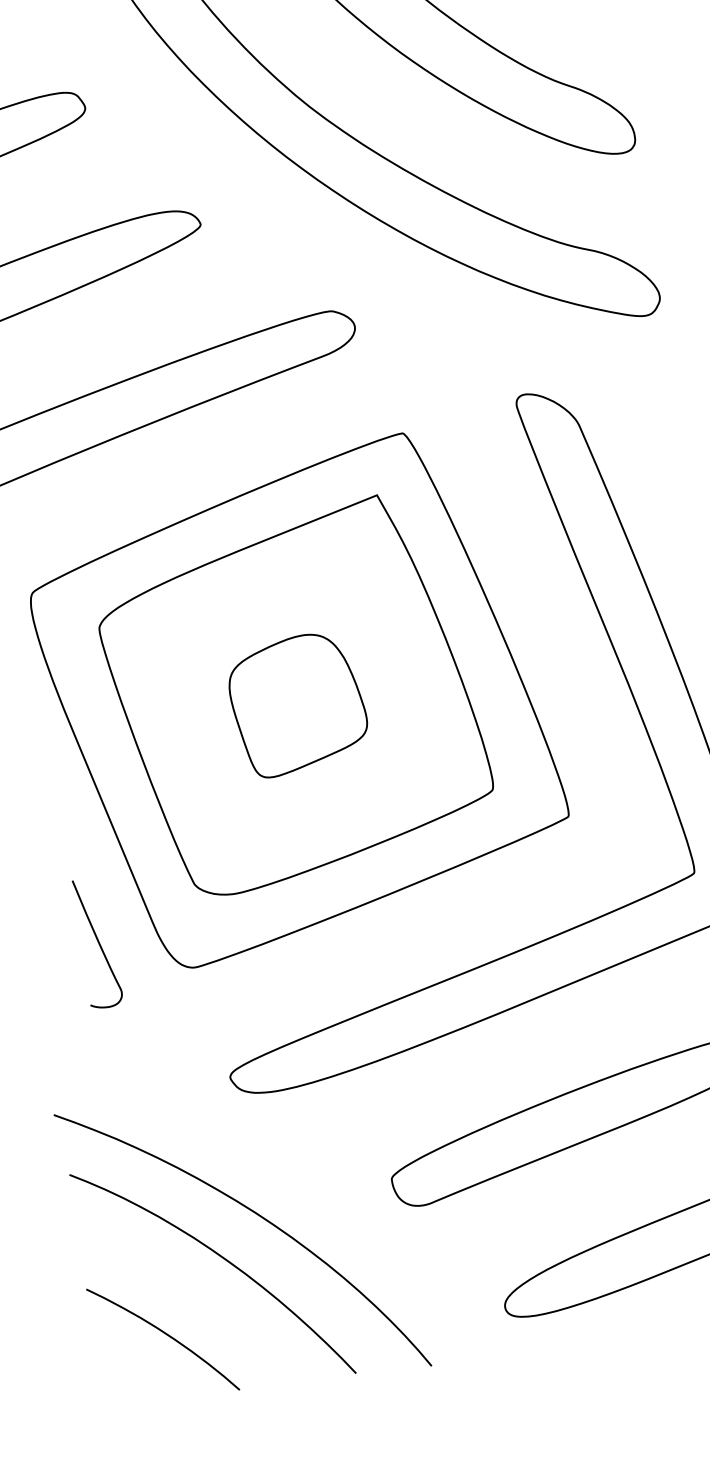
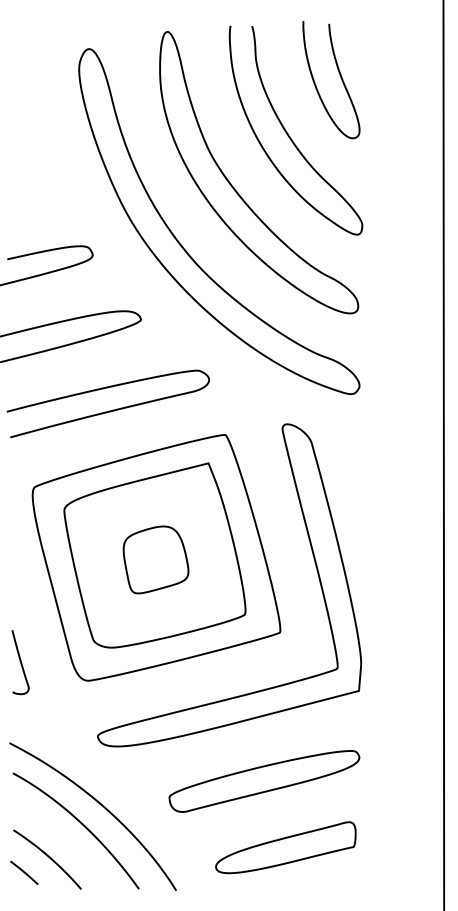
curve: (97, 943) -> (20, 662), moved
line: (120, 1371) -> (24, 872), added

